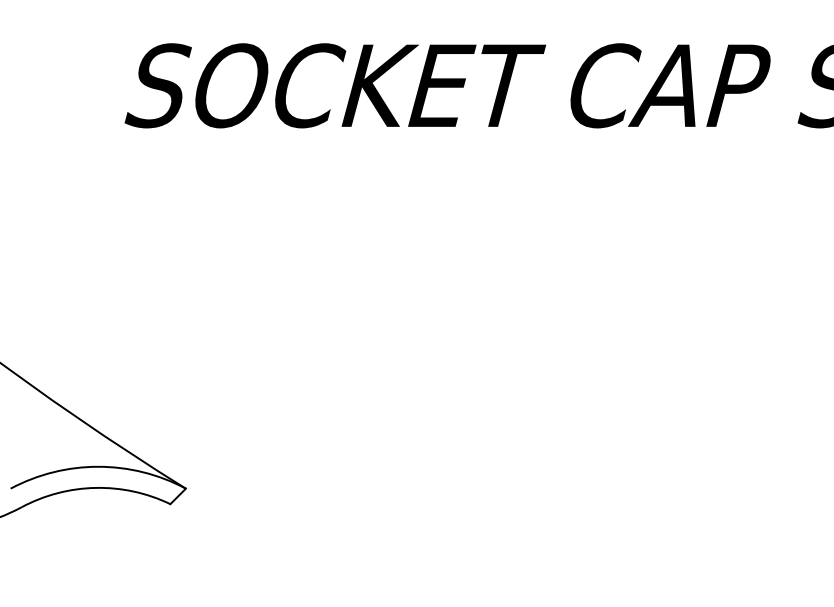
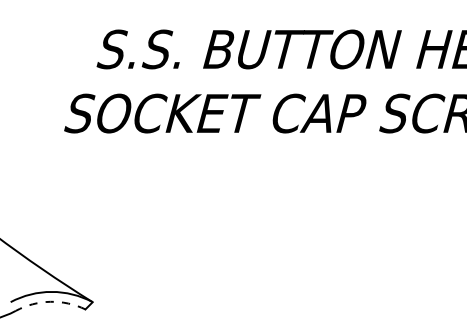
arc: (95, 487) -> (50, 301), solid -> dashed

